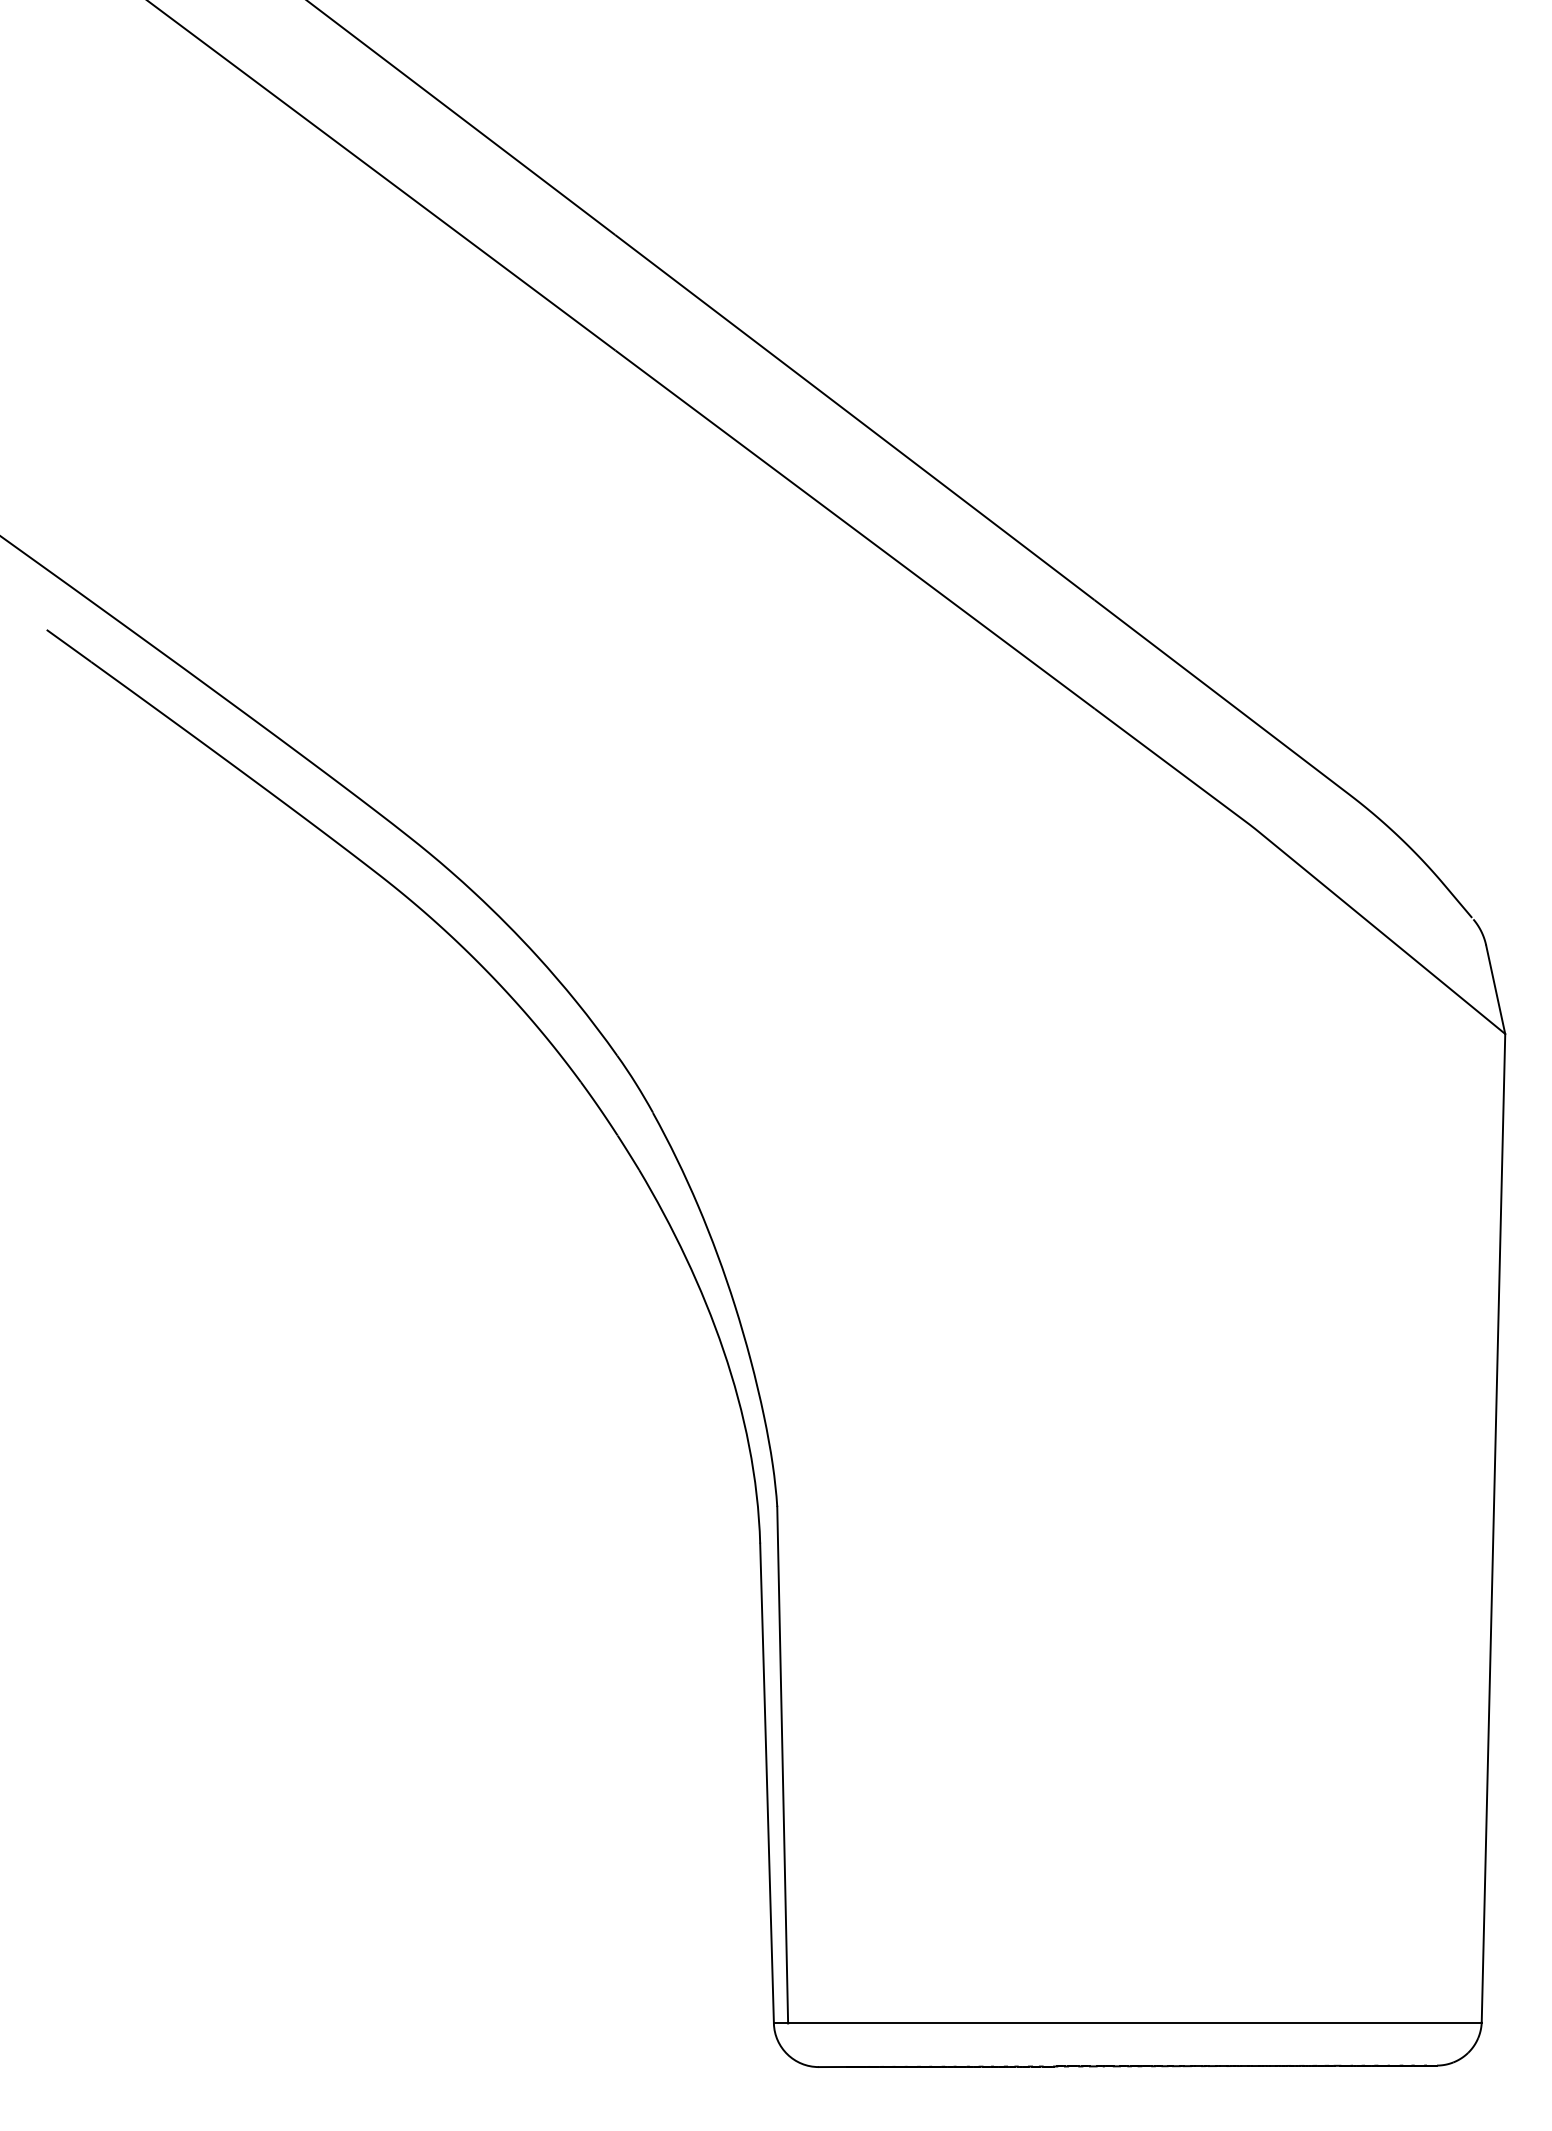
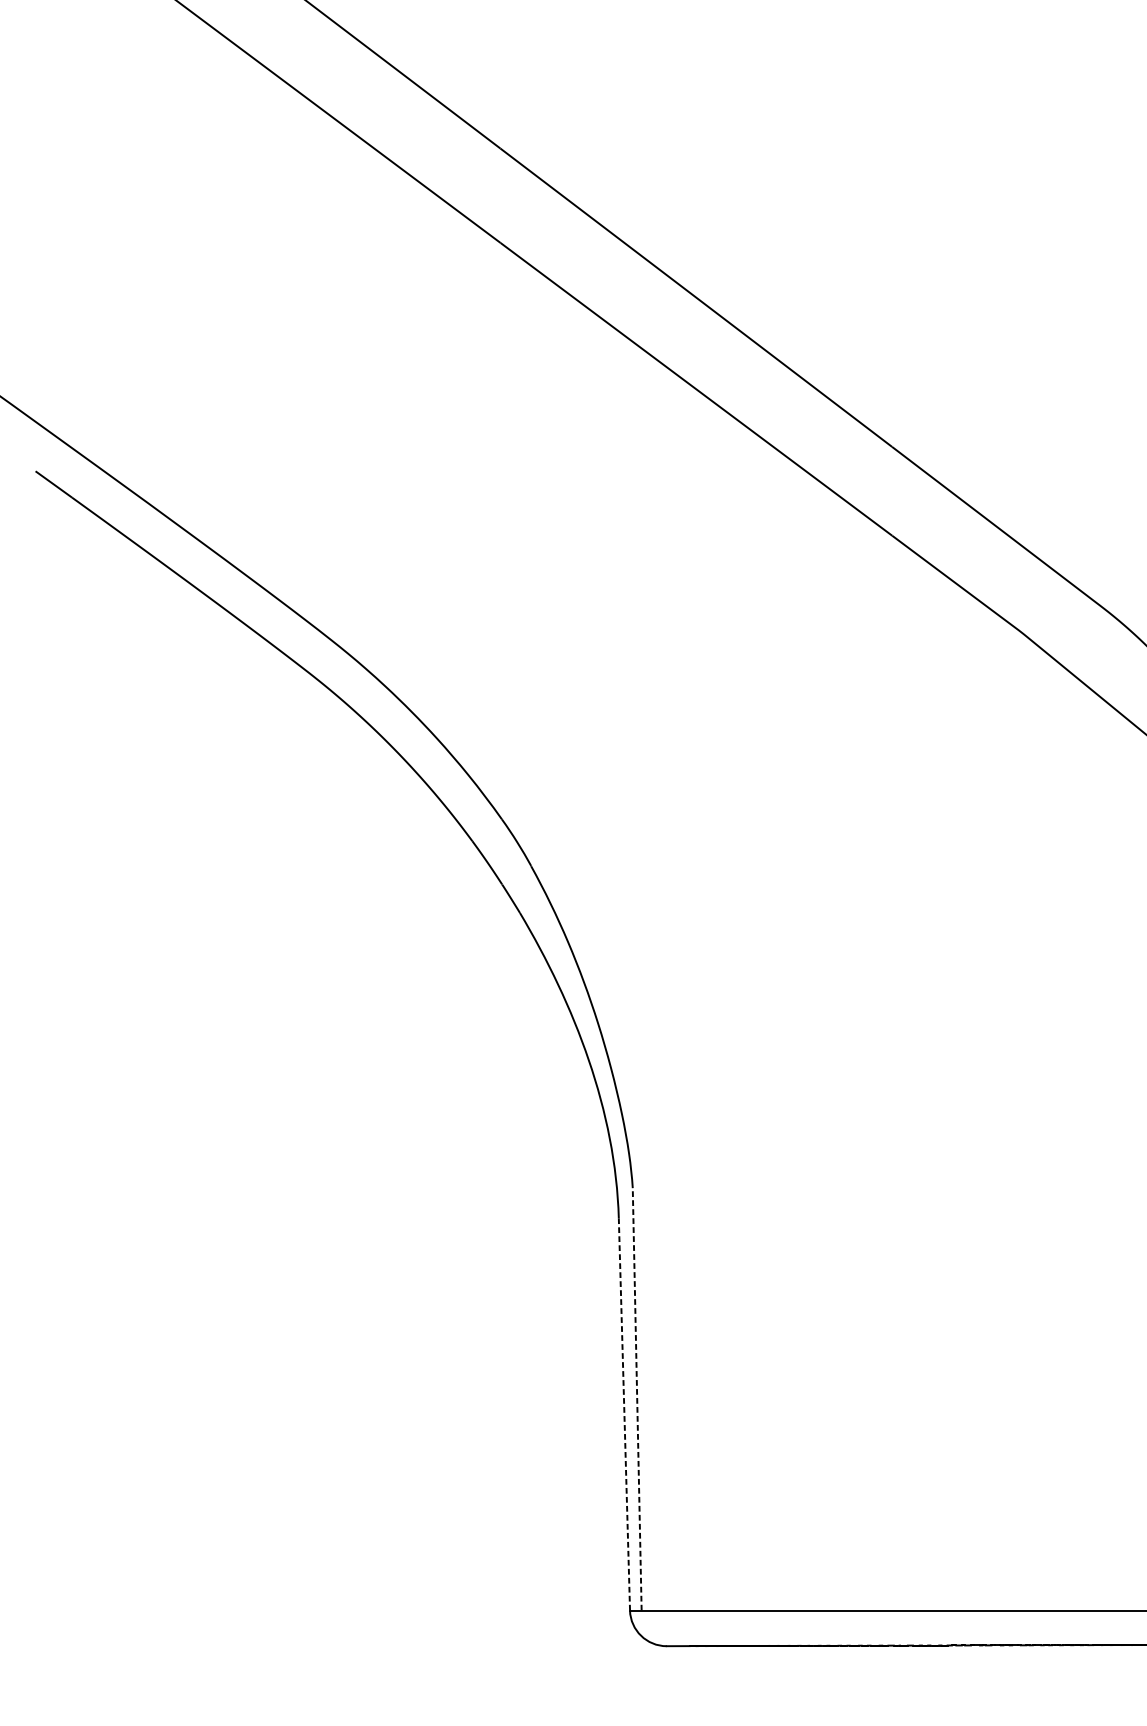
line: (782, 1764) -> (637, 1398), solid -> dashed
line: (767, 1783) -> (624, 1414), solid -> dashed

